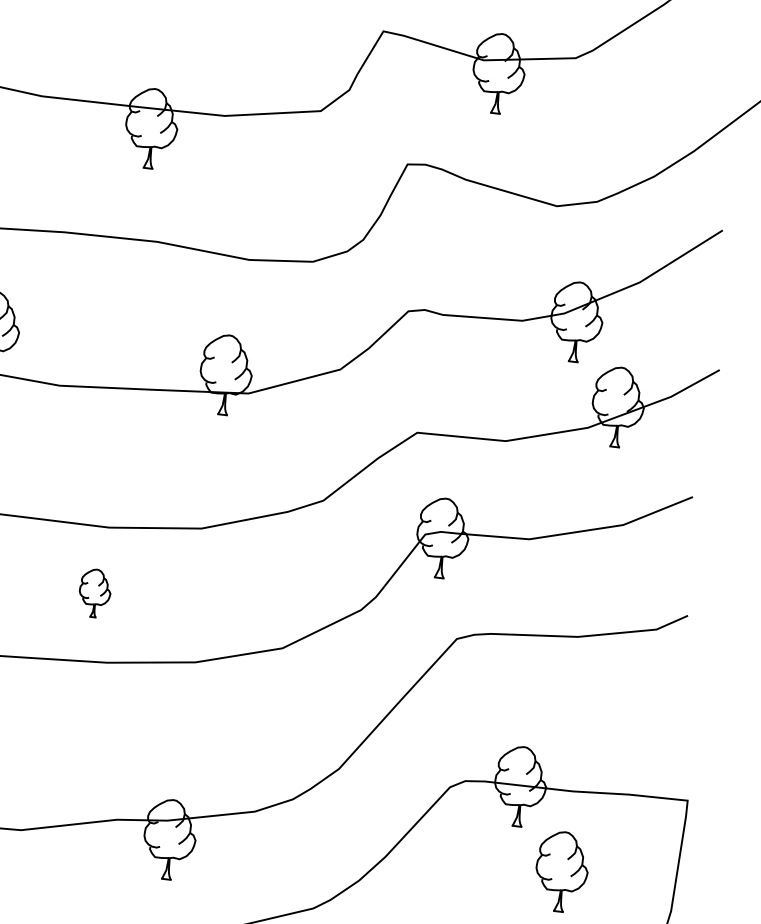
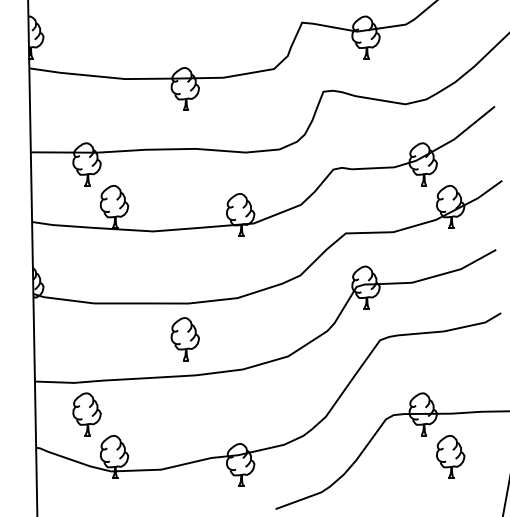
part: (93, 593) -> (184, 339), size x1.67

